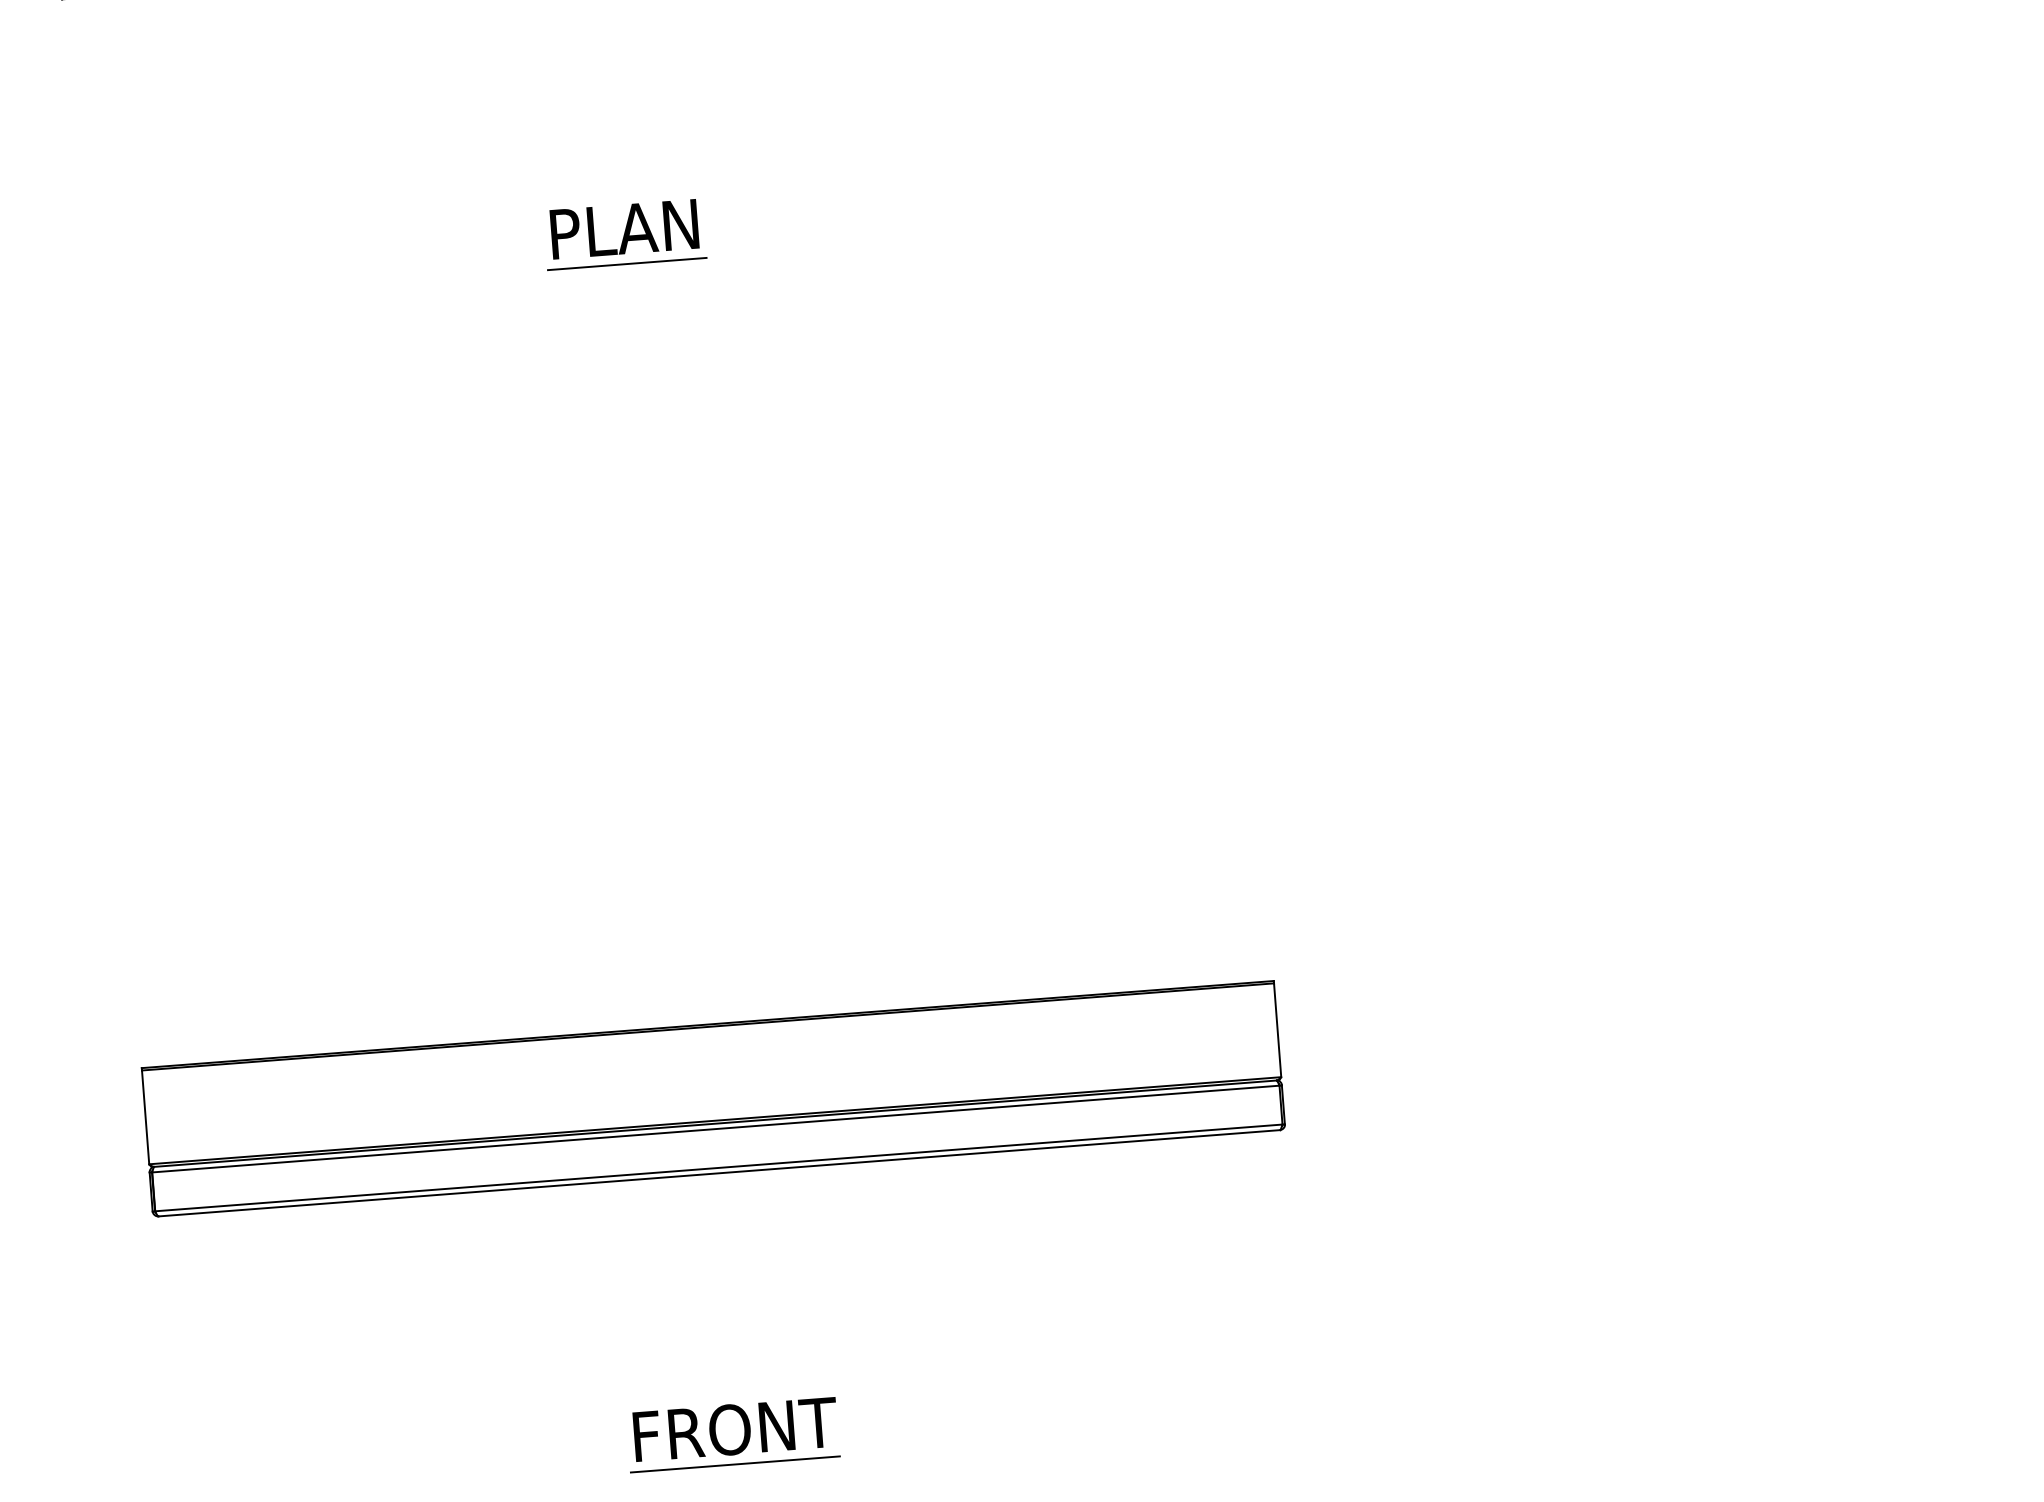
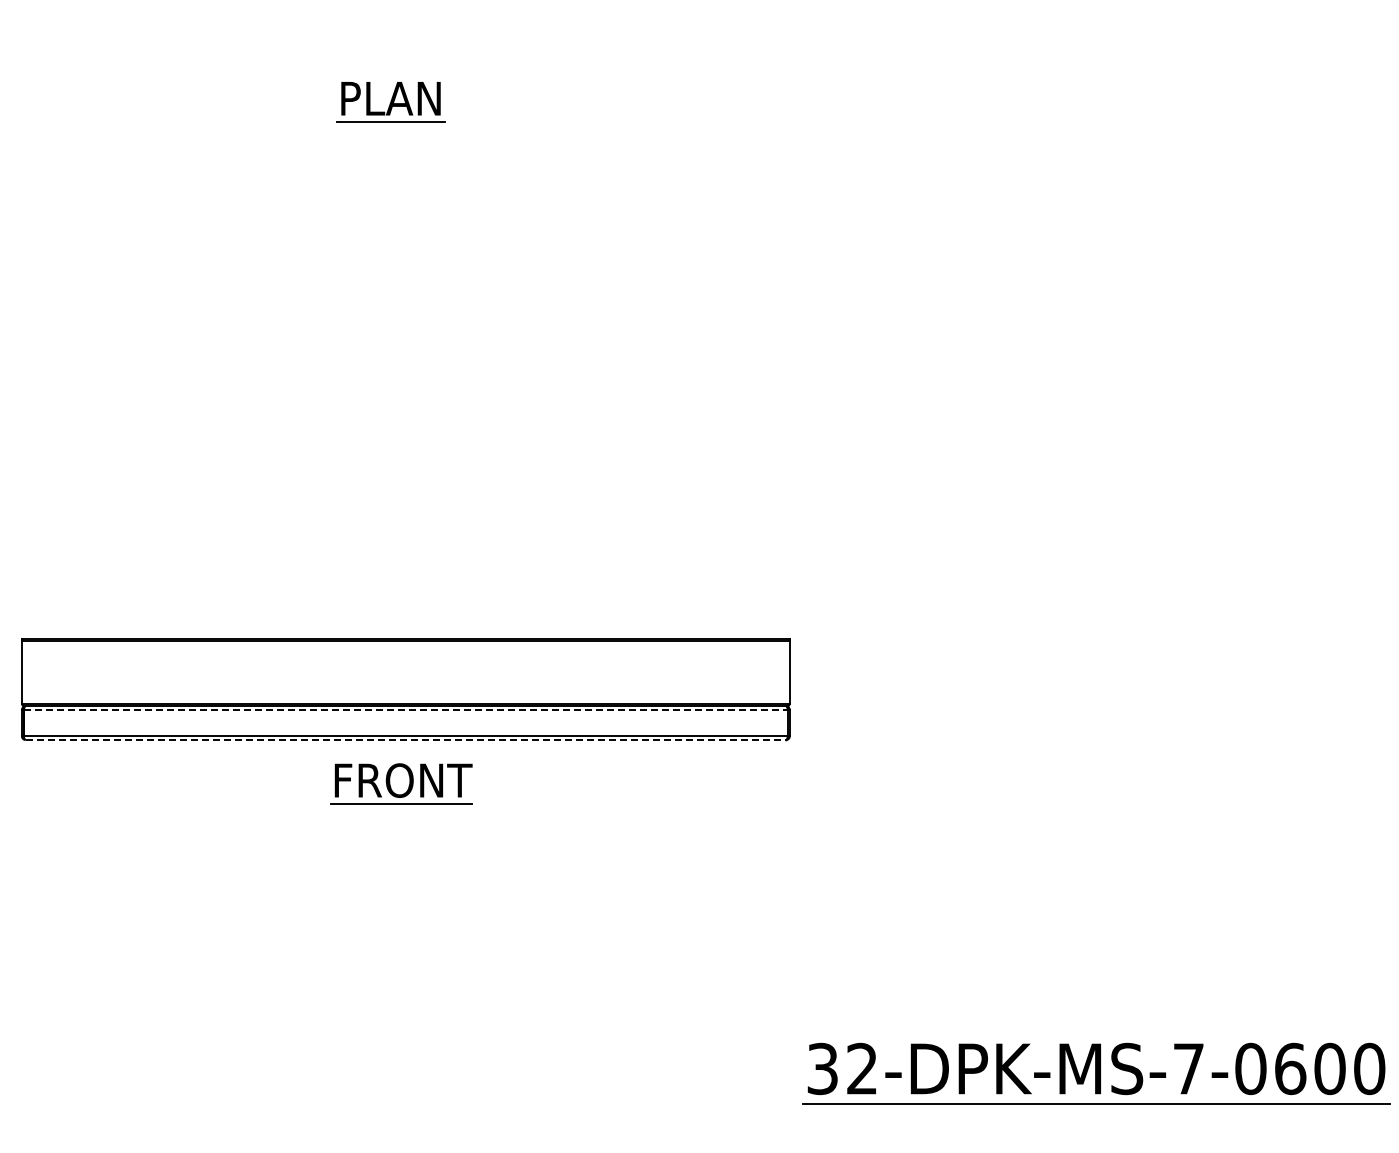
line: (716, 1129) -> (406, 710), solid -> dashed
line: (720, 1173) -> (406, 740), solid -> dashed
part: (732, 1433) -> (401, 783), moved

